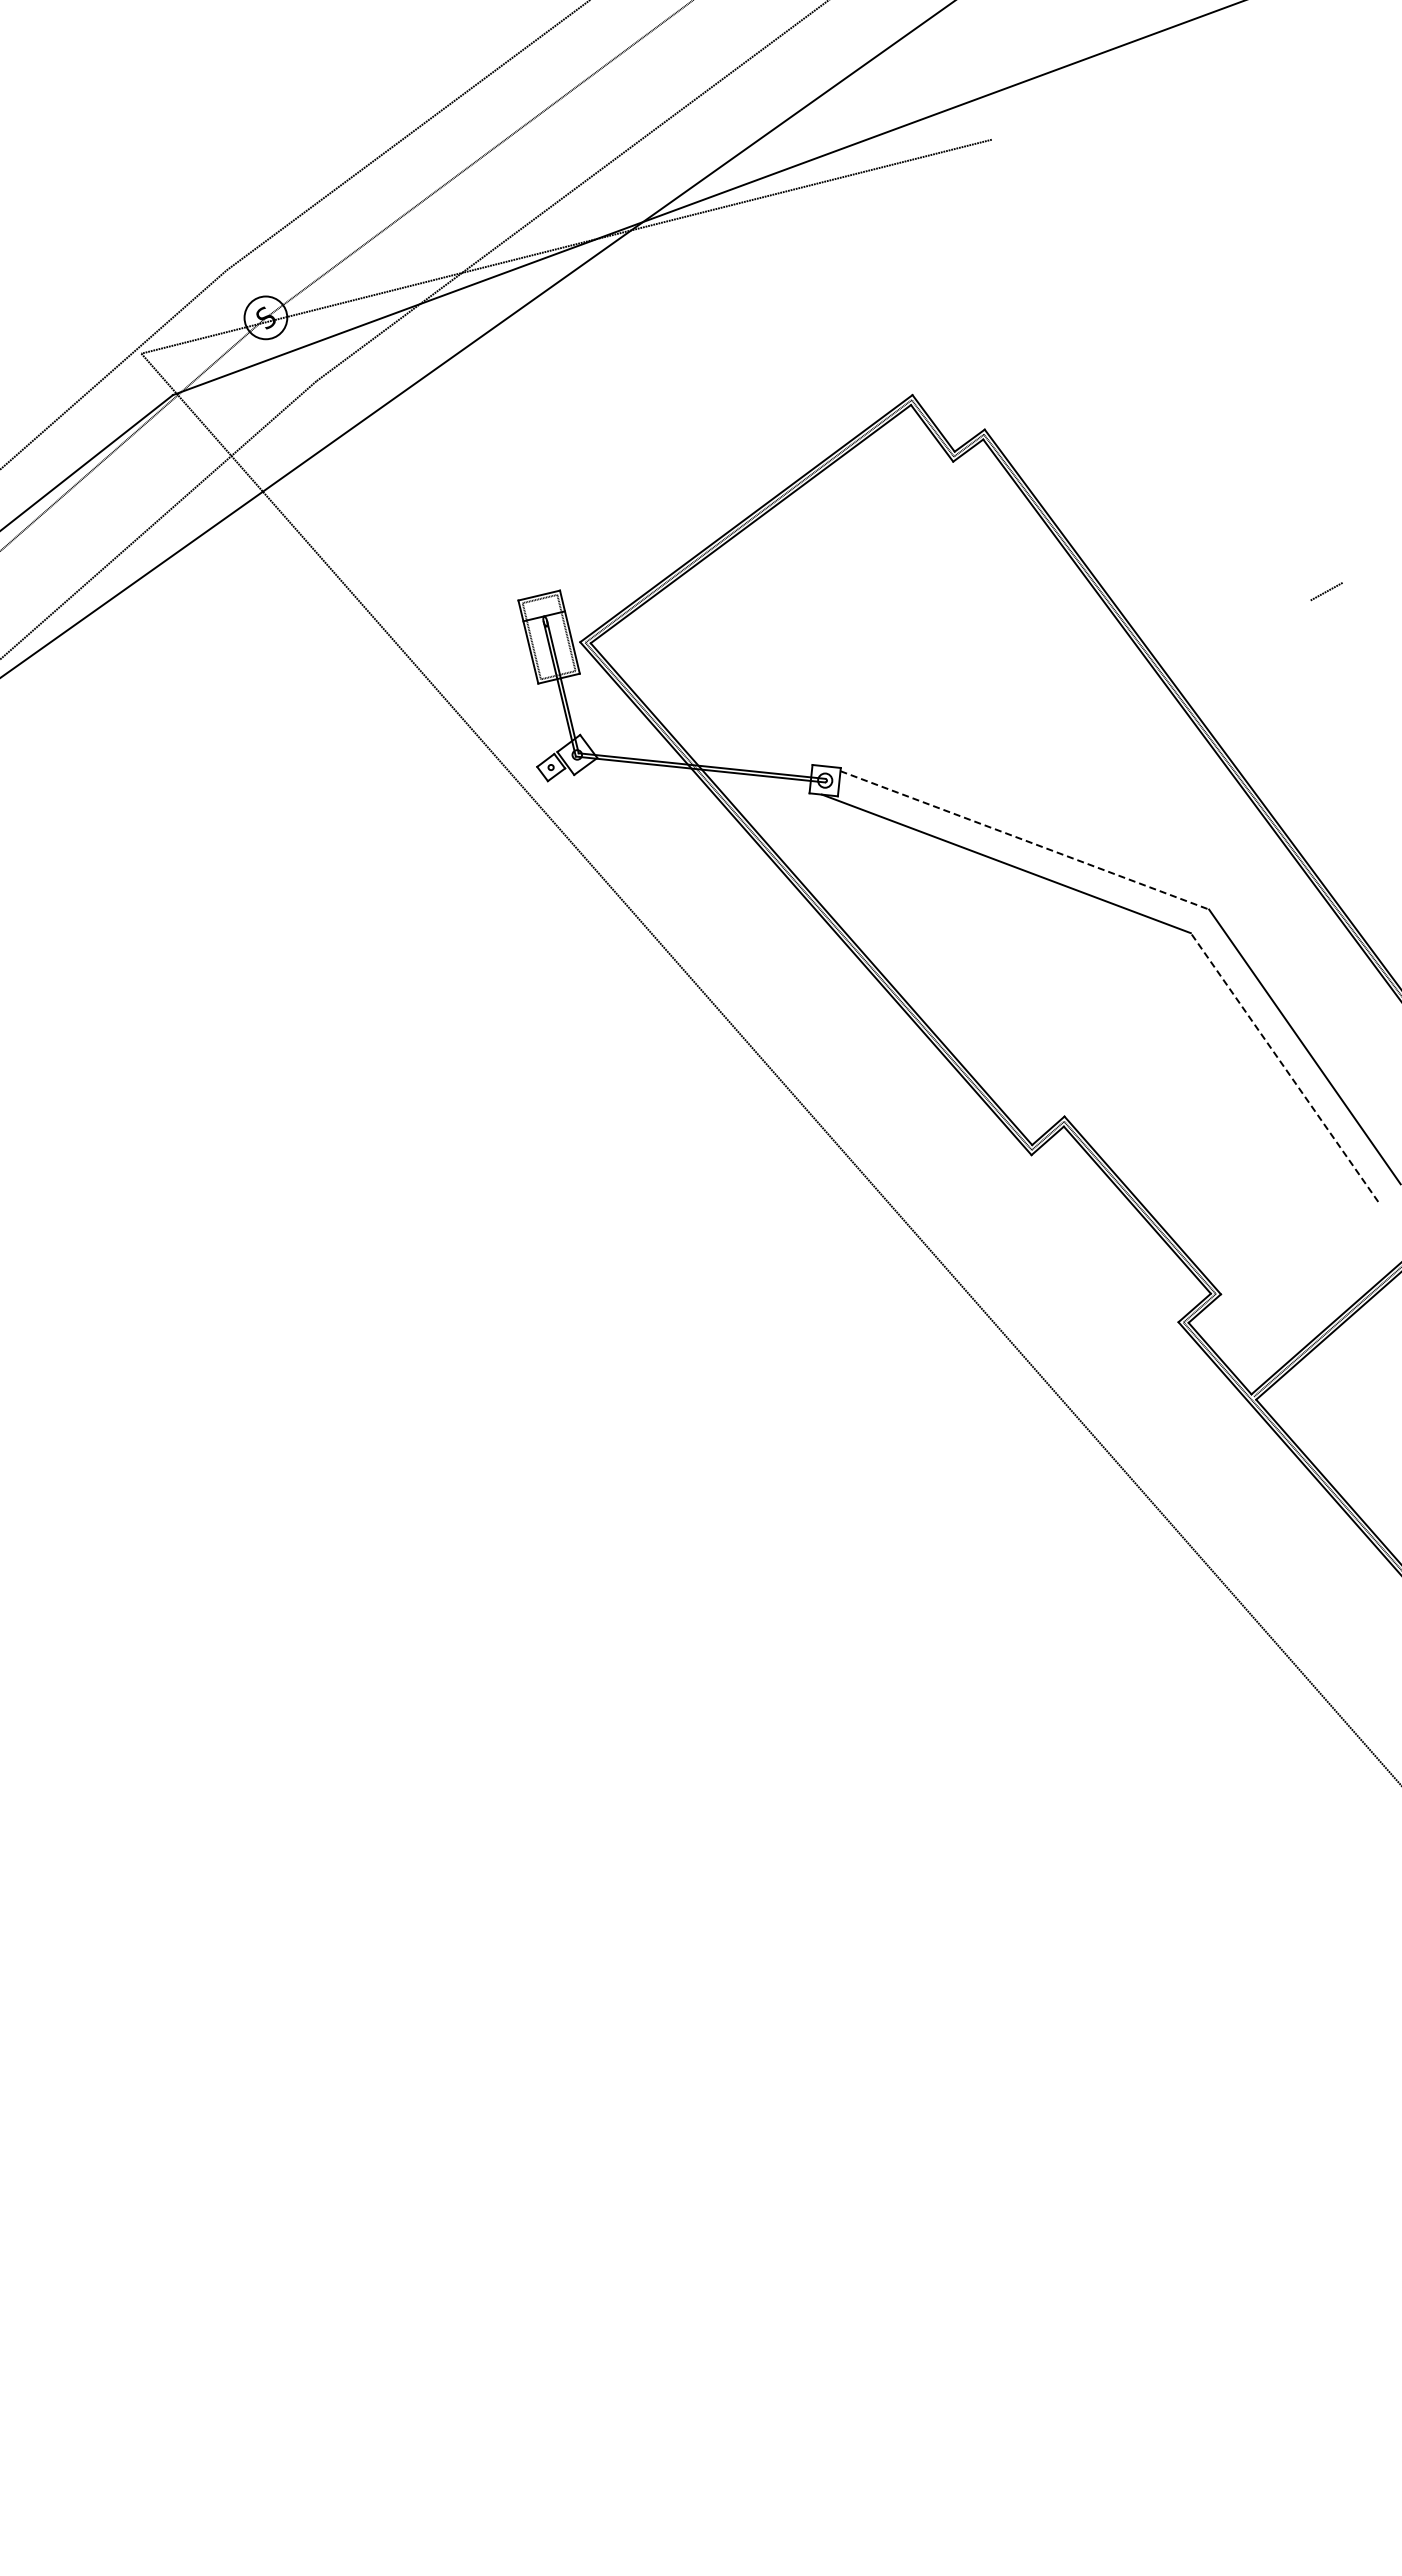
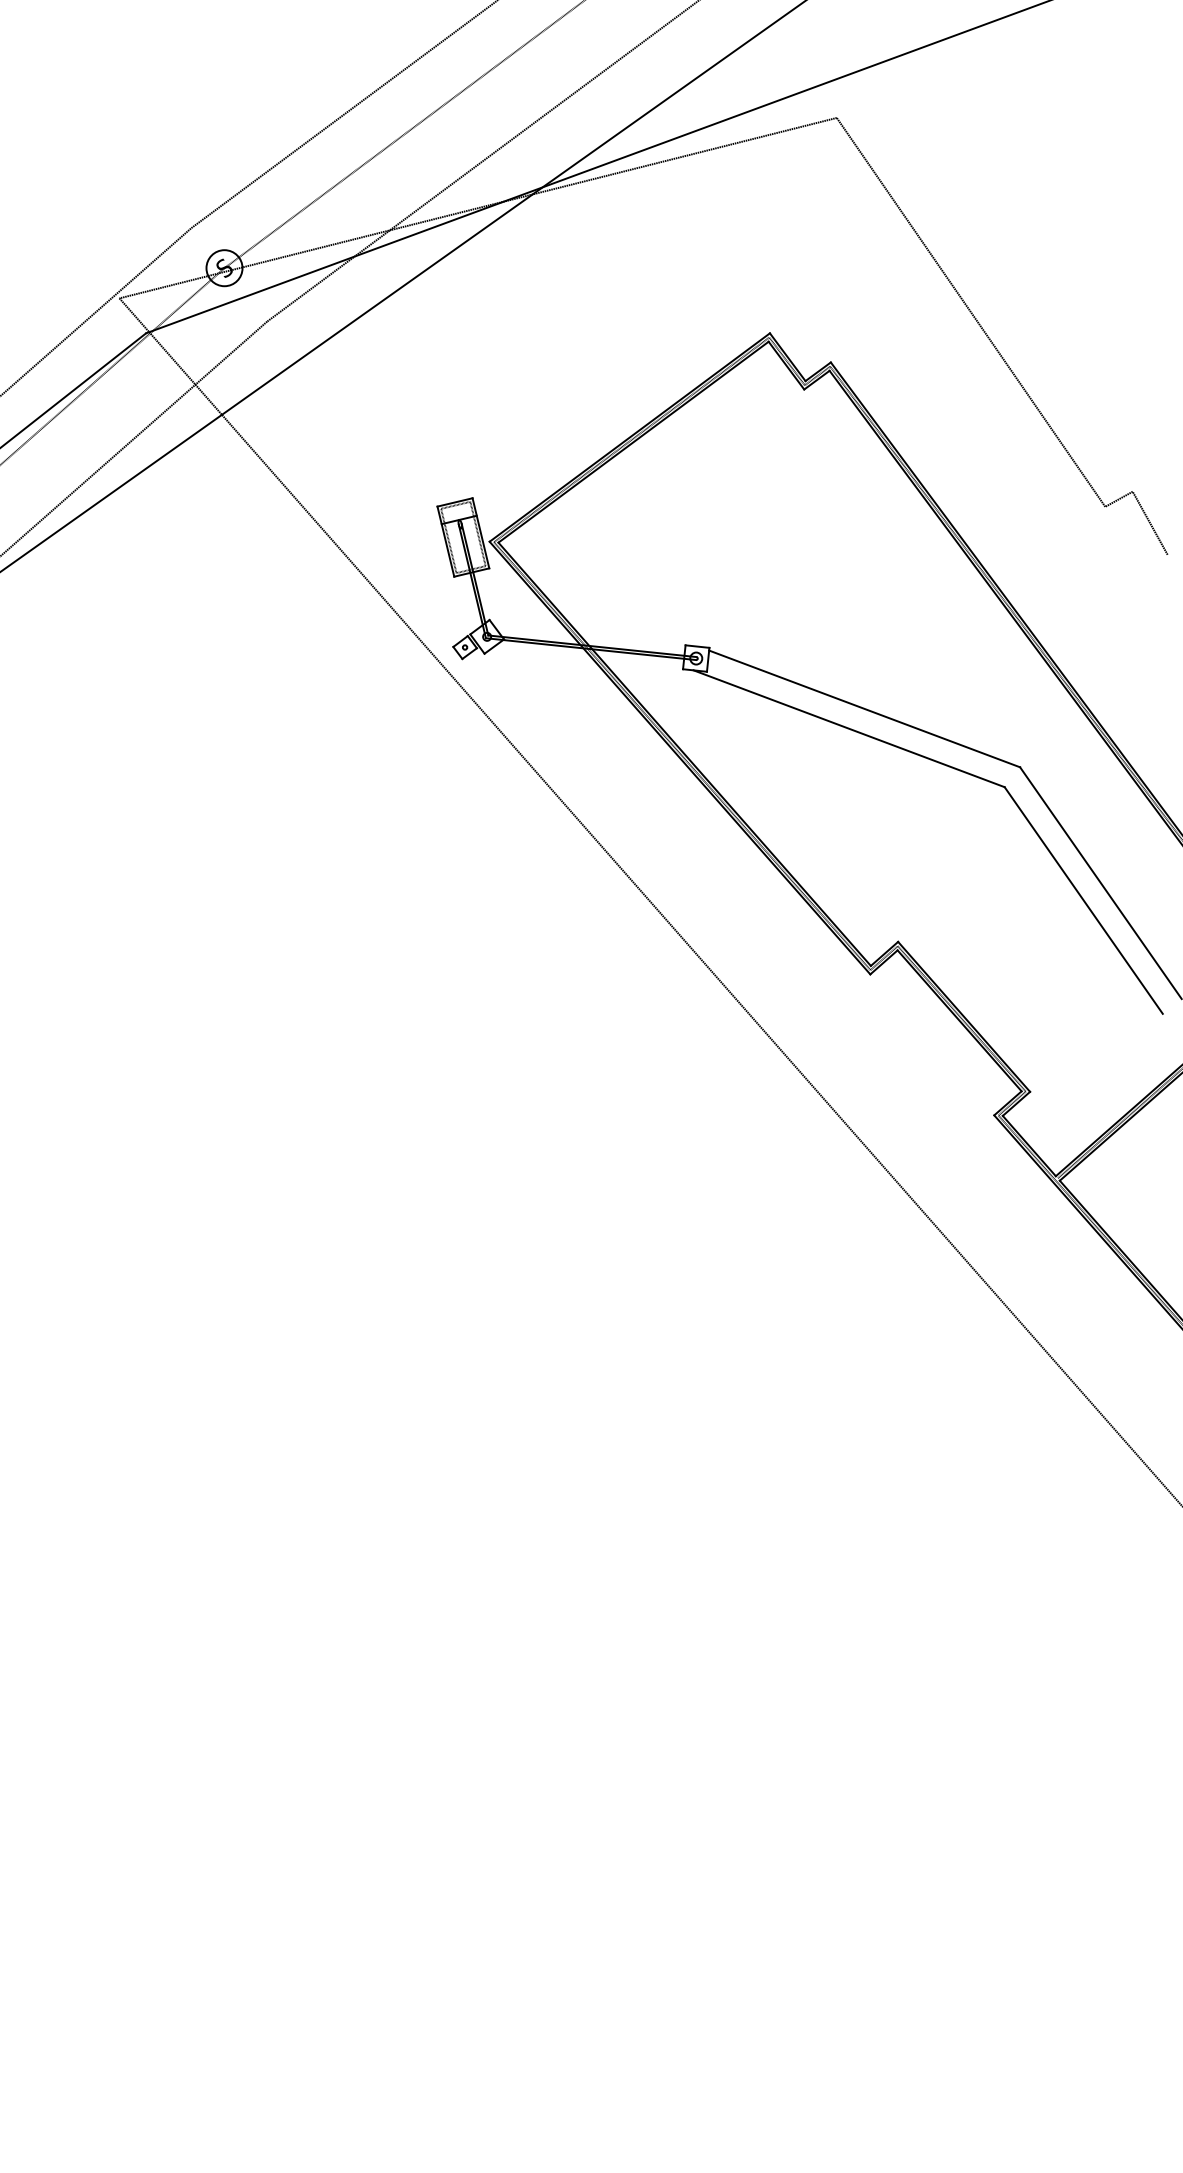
line: (1150, 369) -> (970, 311), added
line: (1363, 619) -> (1150, 522), added
line: (1024, 840) -> (864, 709), dashed -> solid
line: (1284, 1067) -> (1083, 900), dashed -> solid

